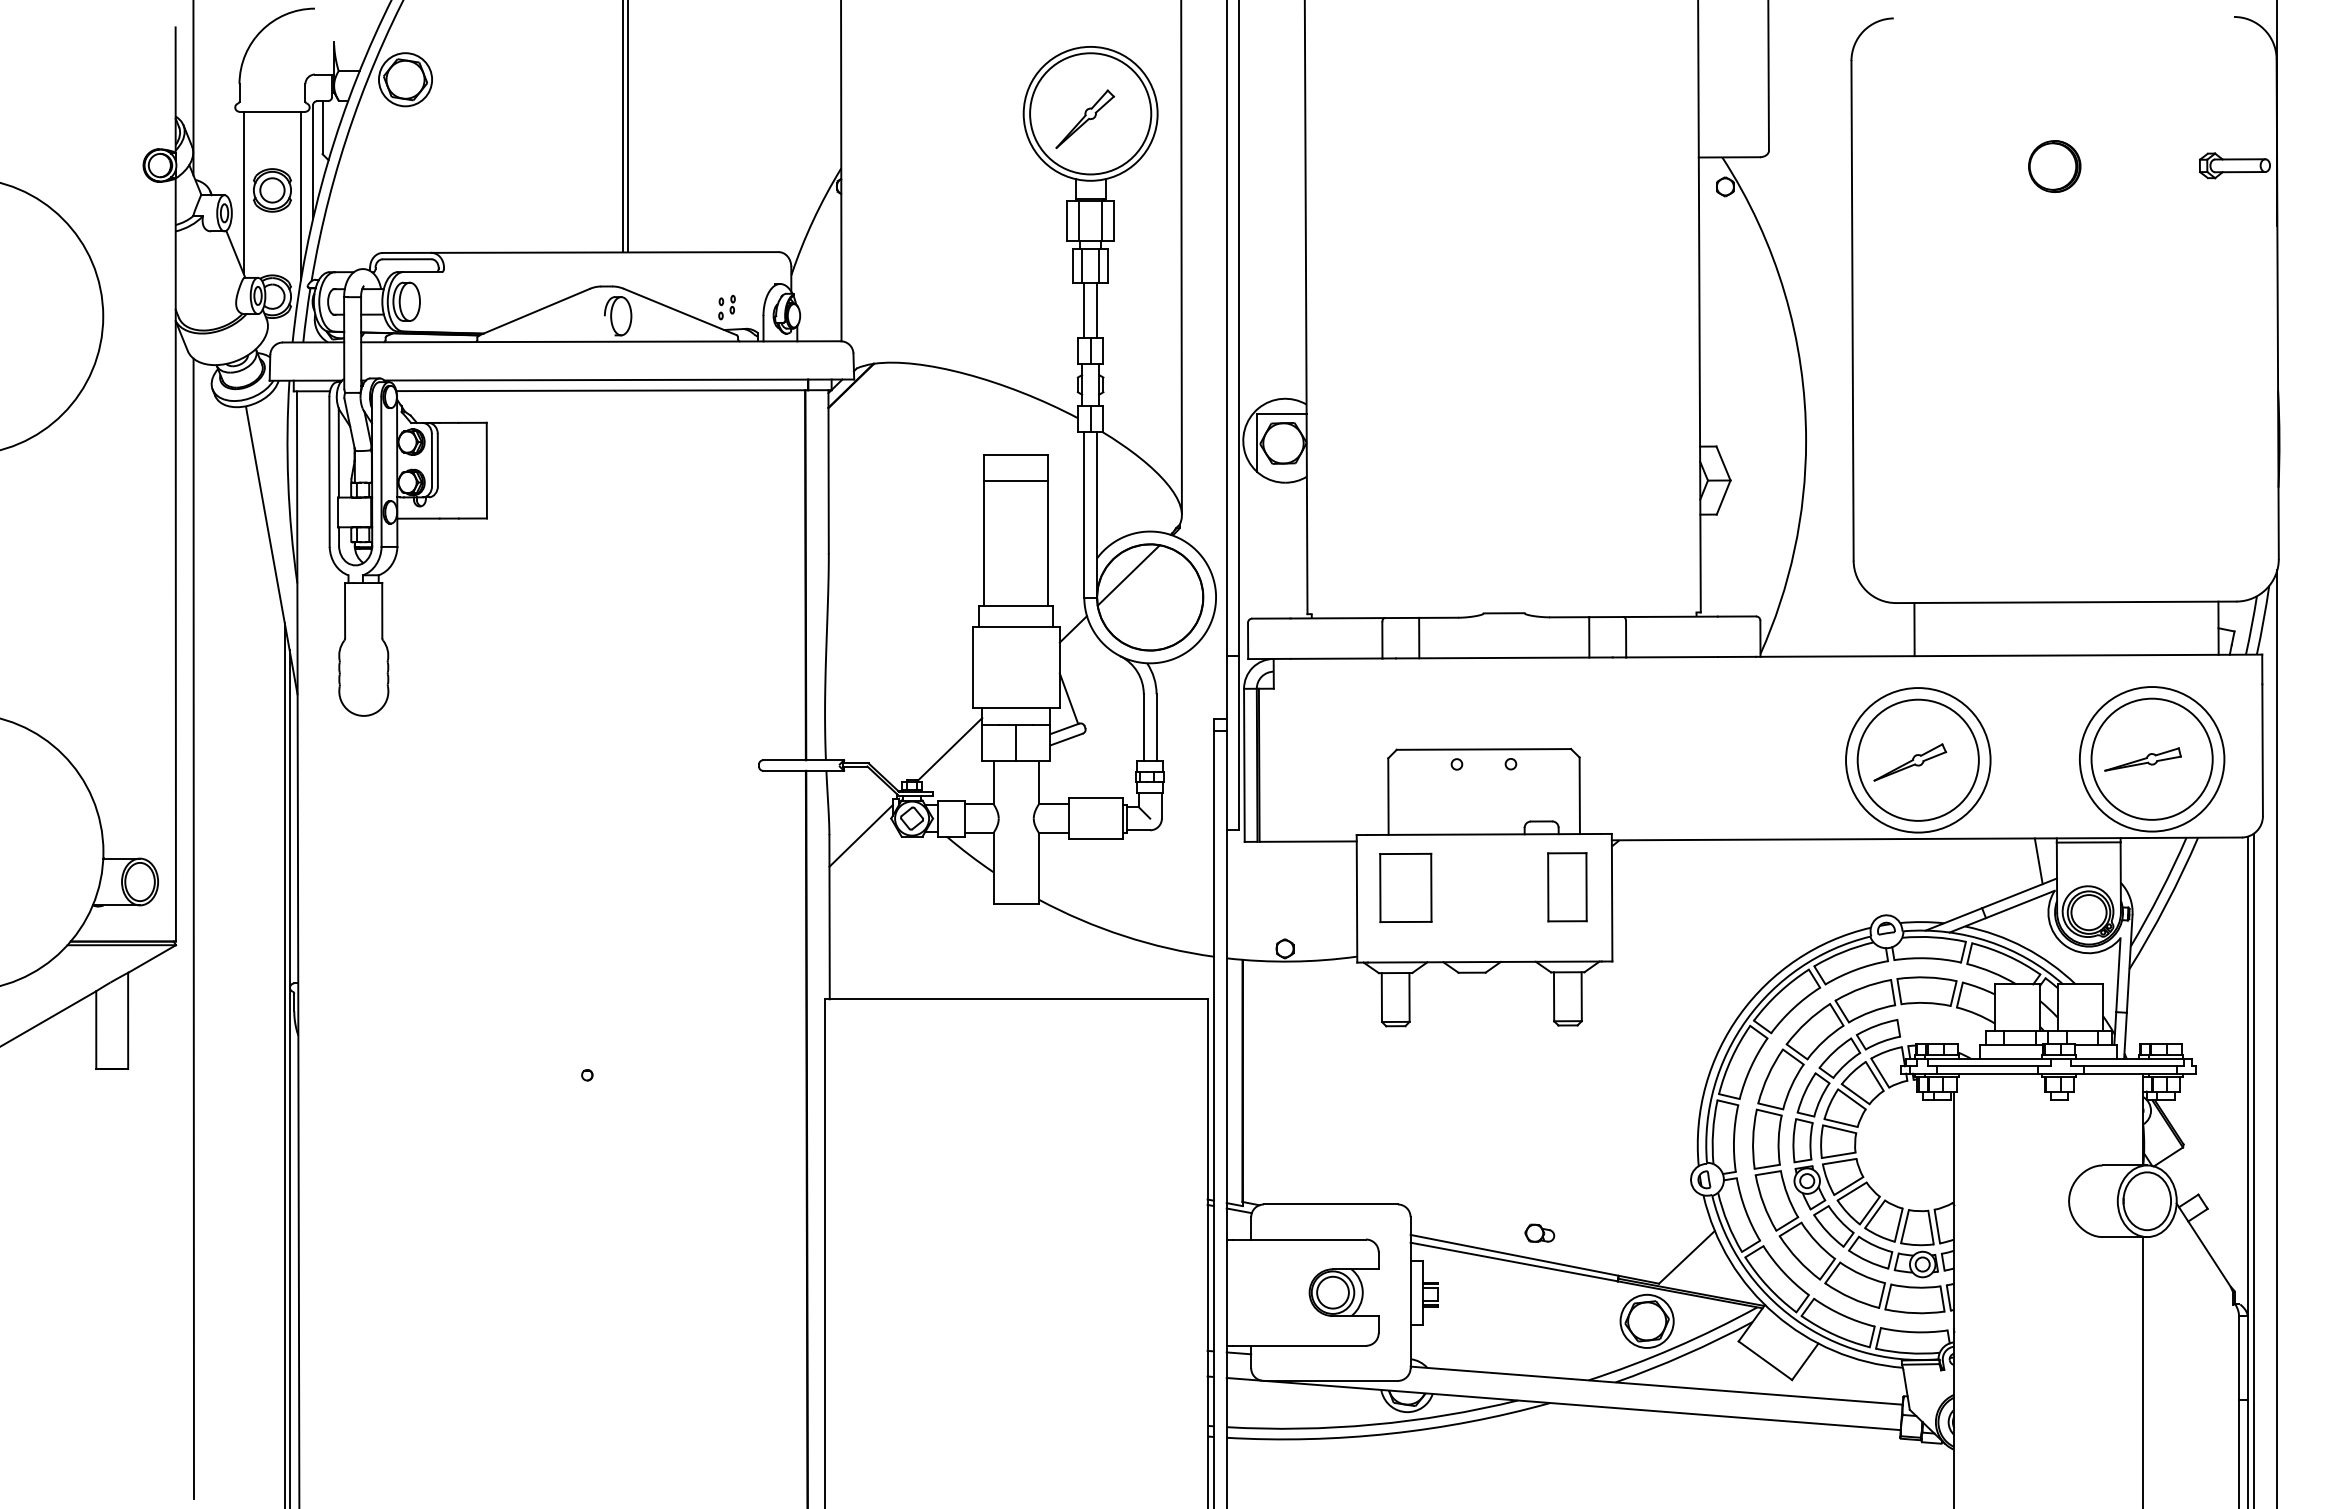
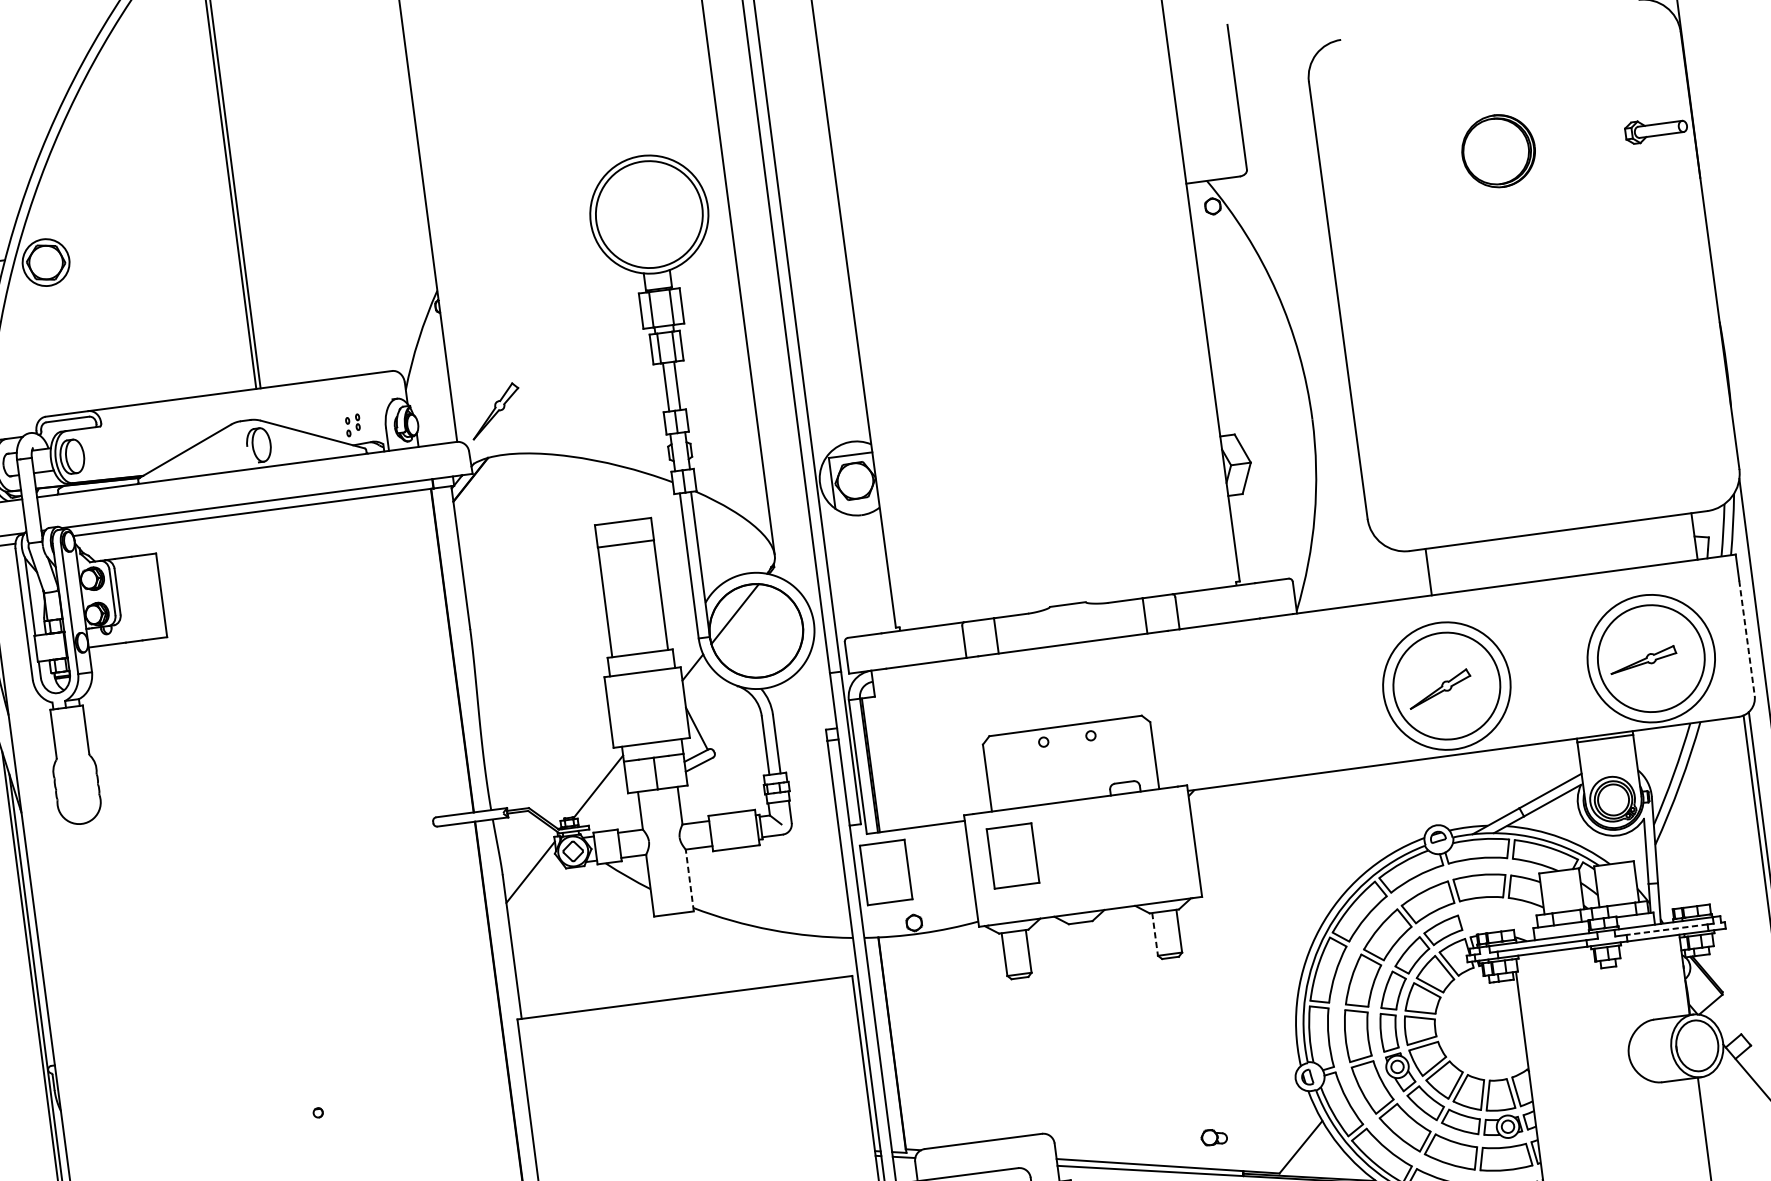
part: (1084, 118) -> (494, 410), moved
part: (2054, 166) -> (1498, 151), size x1.6
line: (2262, 750) -> (1746, 638), solid -> dashed
line: (2038, 861) -> (1563, 760), removed
line: (1038, 867) -> (689, 879), solid -> dashed
part: (1260, 887) -> (885, 872), added
part: (1567, 887) -> (1154, 837), removed
line: (1554, 997) -> (1155, 934), solid -> dashed
line: (2129, 1066) -> (1666, 929), solid -> dashed
part: (1539, 1232) -> (1213, 1136), moved

